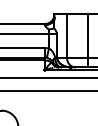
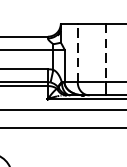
line: (66, 35) -> (77, 52), solid -> dashed
line: (87, 35) -> (105, 52), solid -> dashed

